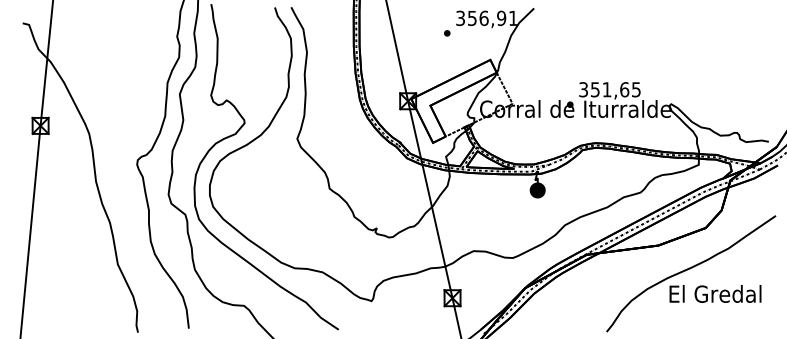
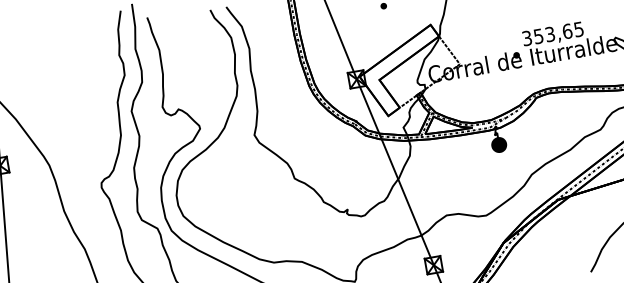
text: (606, 89) -> (549, 34), 351,65 -> 353,65

